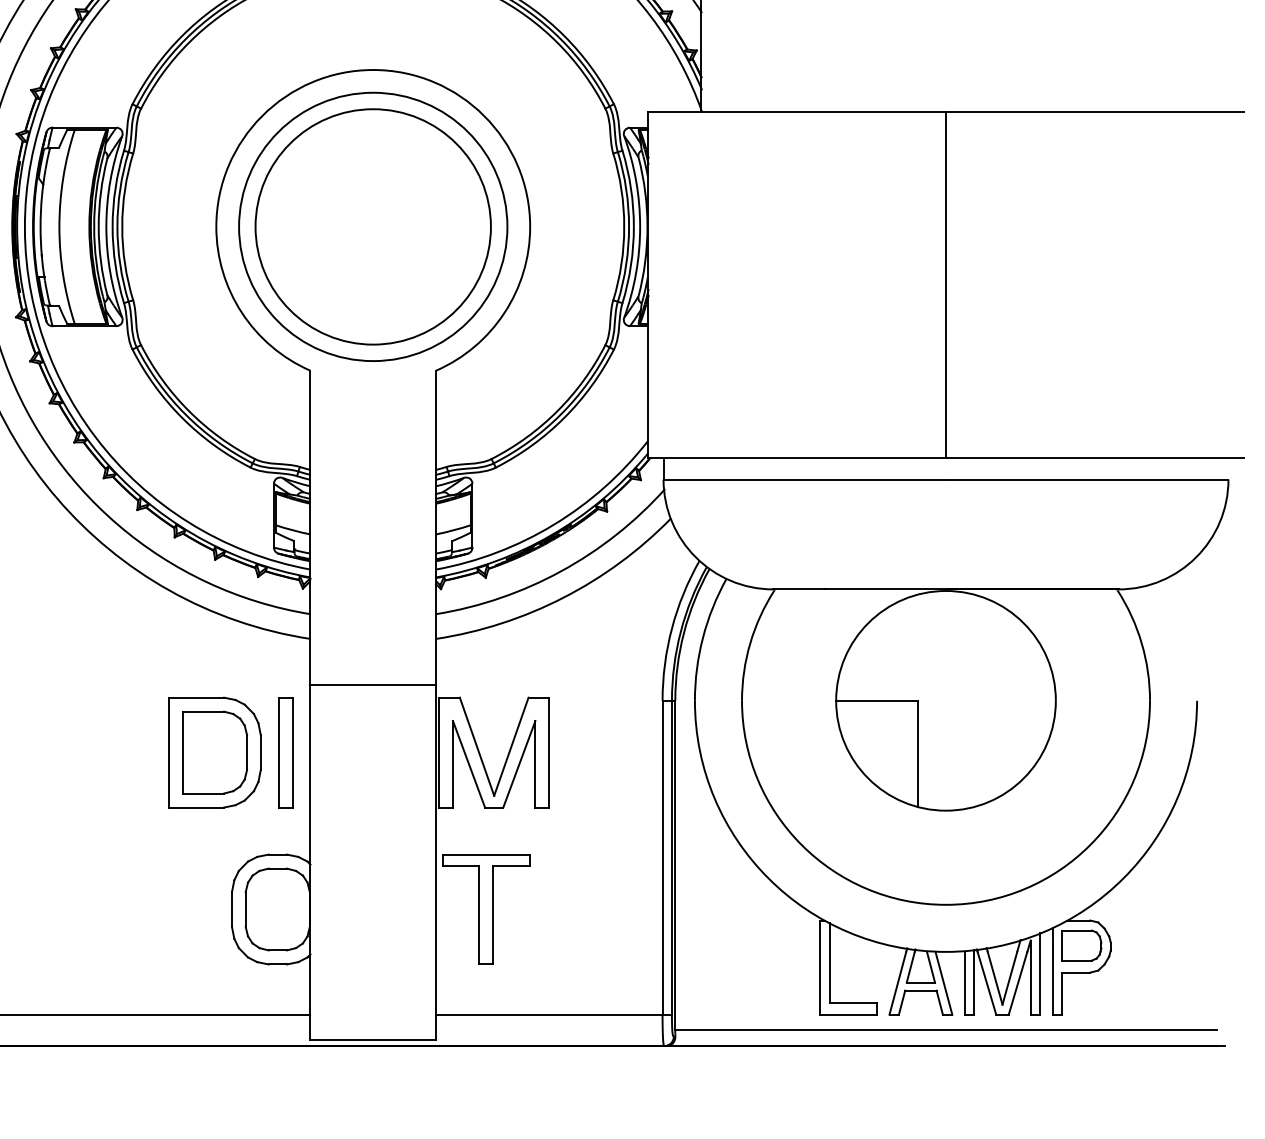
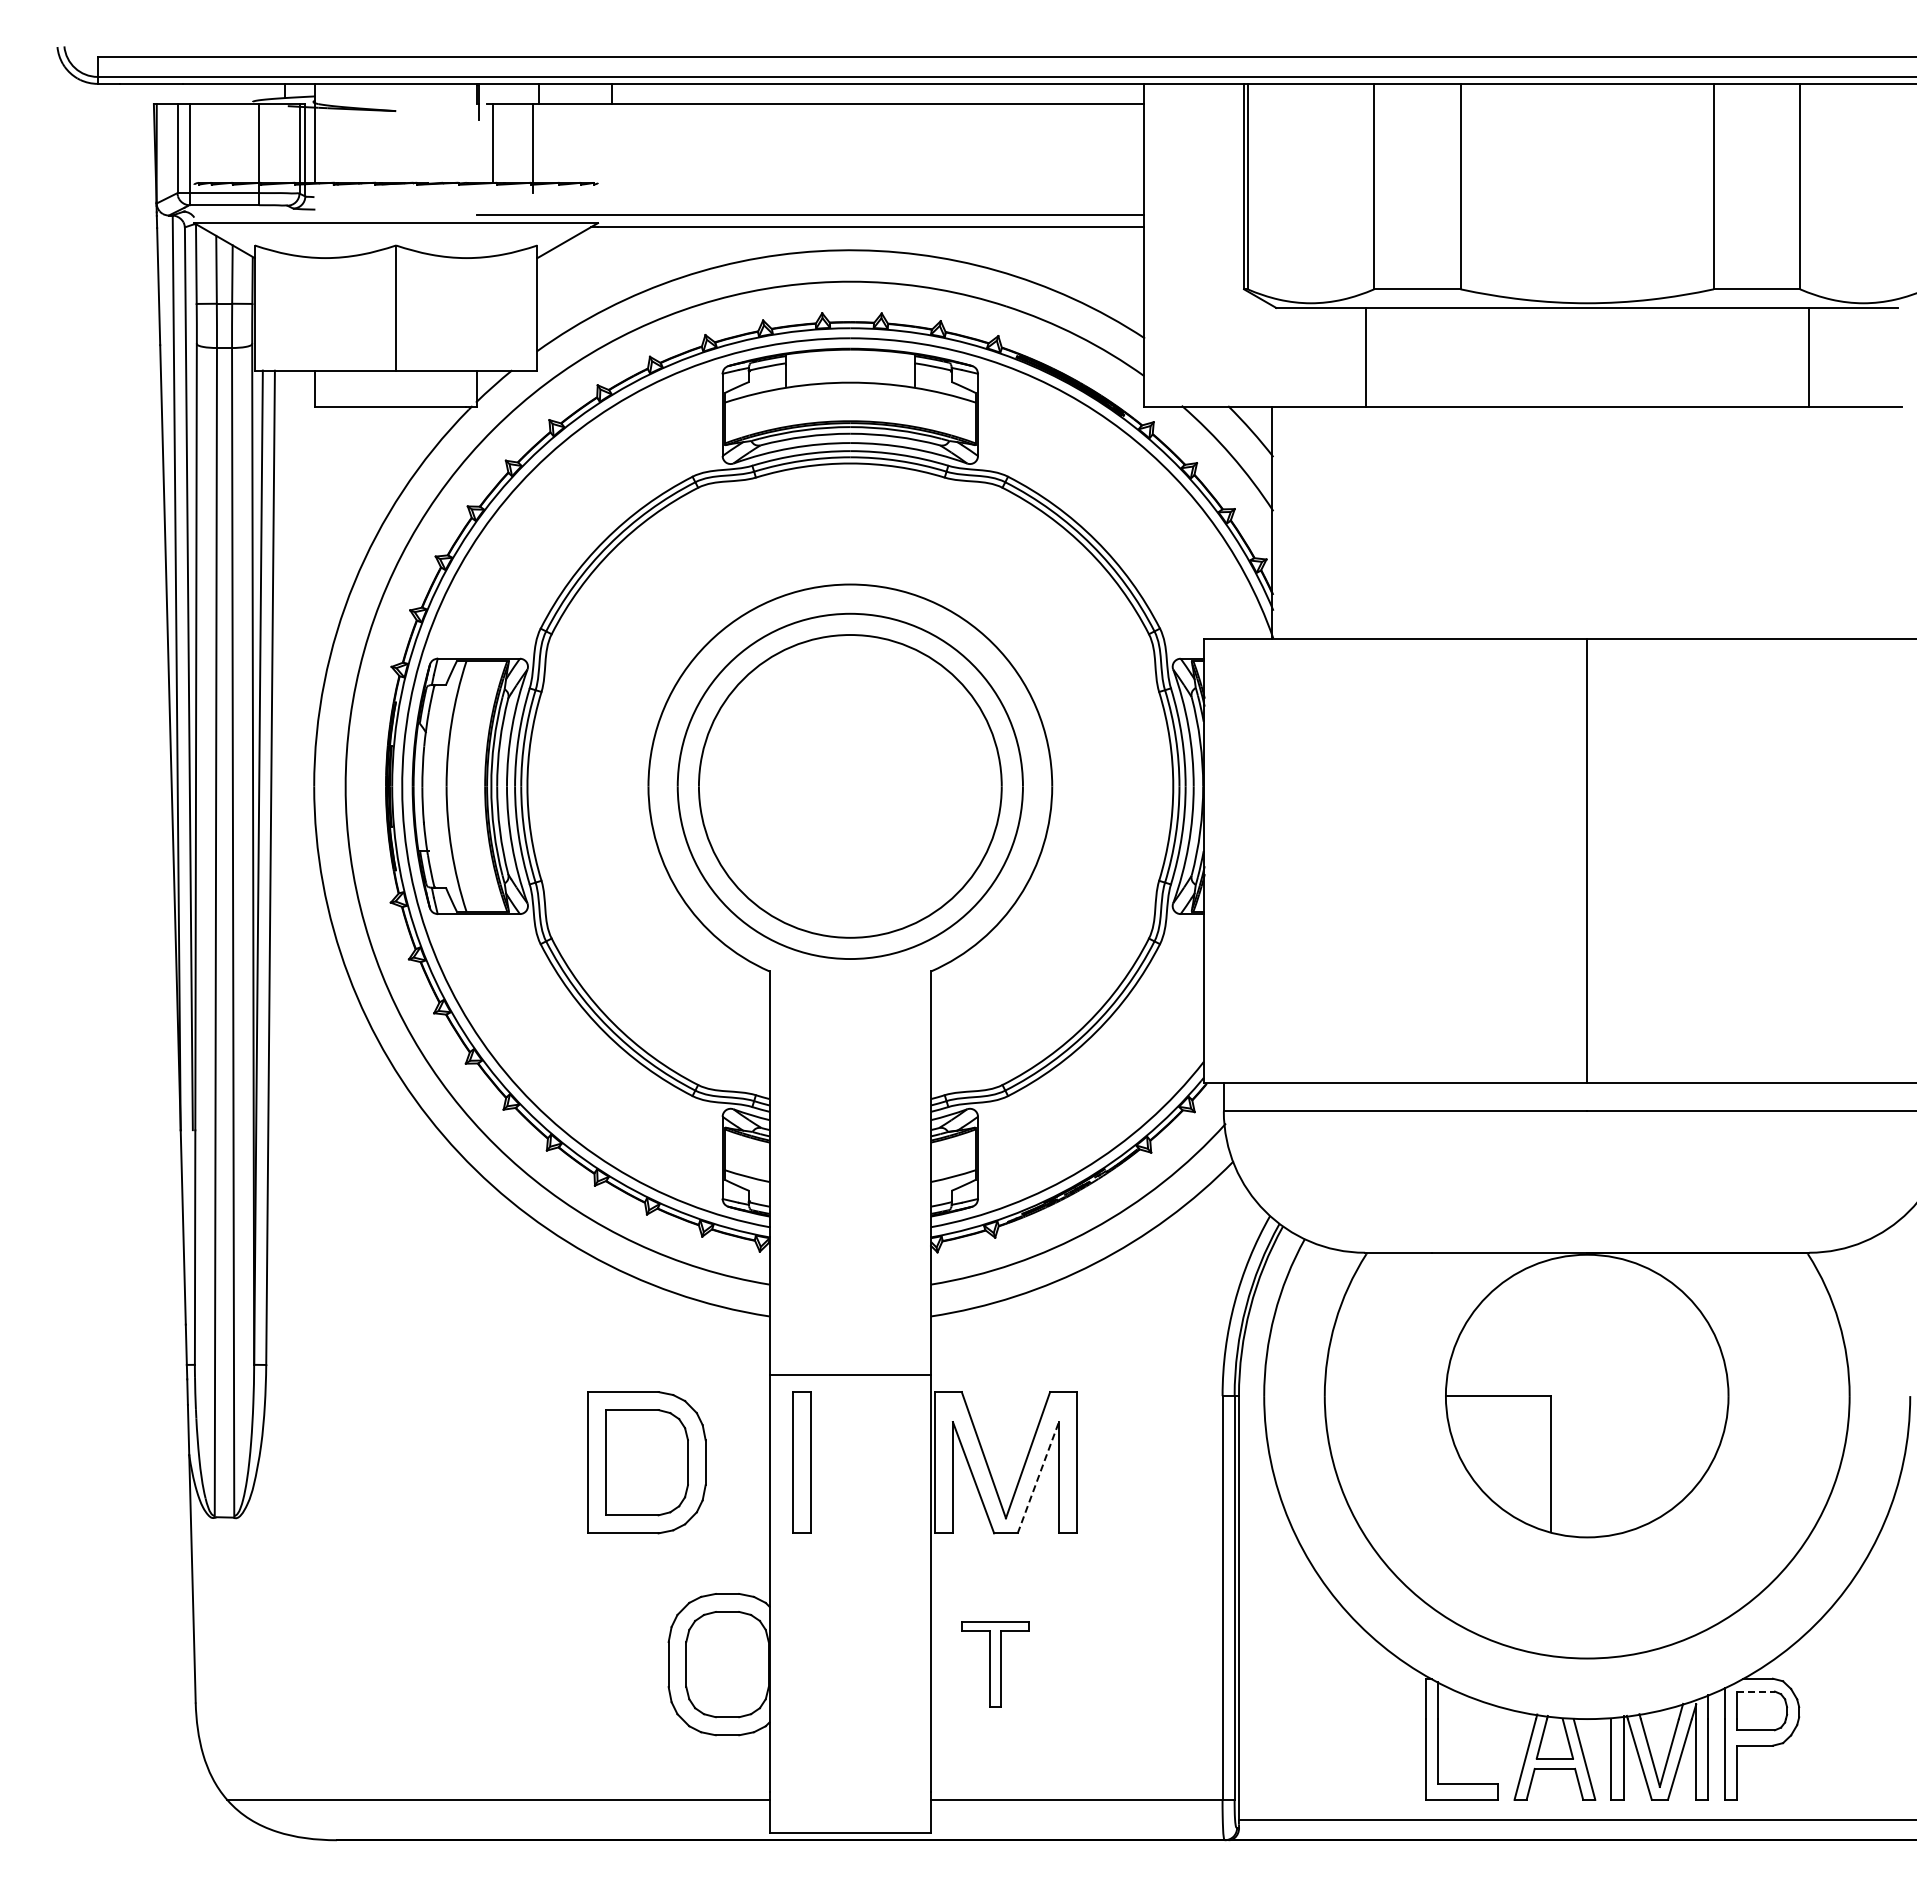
part: (285, 752) -> (801, 1462), moved
line: (519, 764) -> (1038, 1477), solid -> dashed
part: (486, 909) -> (995, 1664), size x0.6
line: (1077, 930) -> (1756, 1691), solid -> dashed

